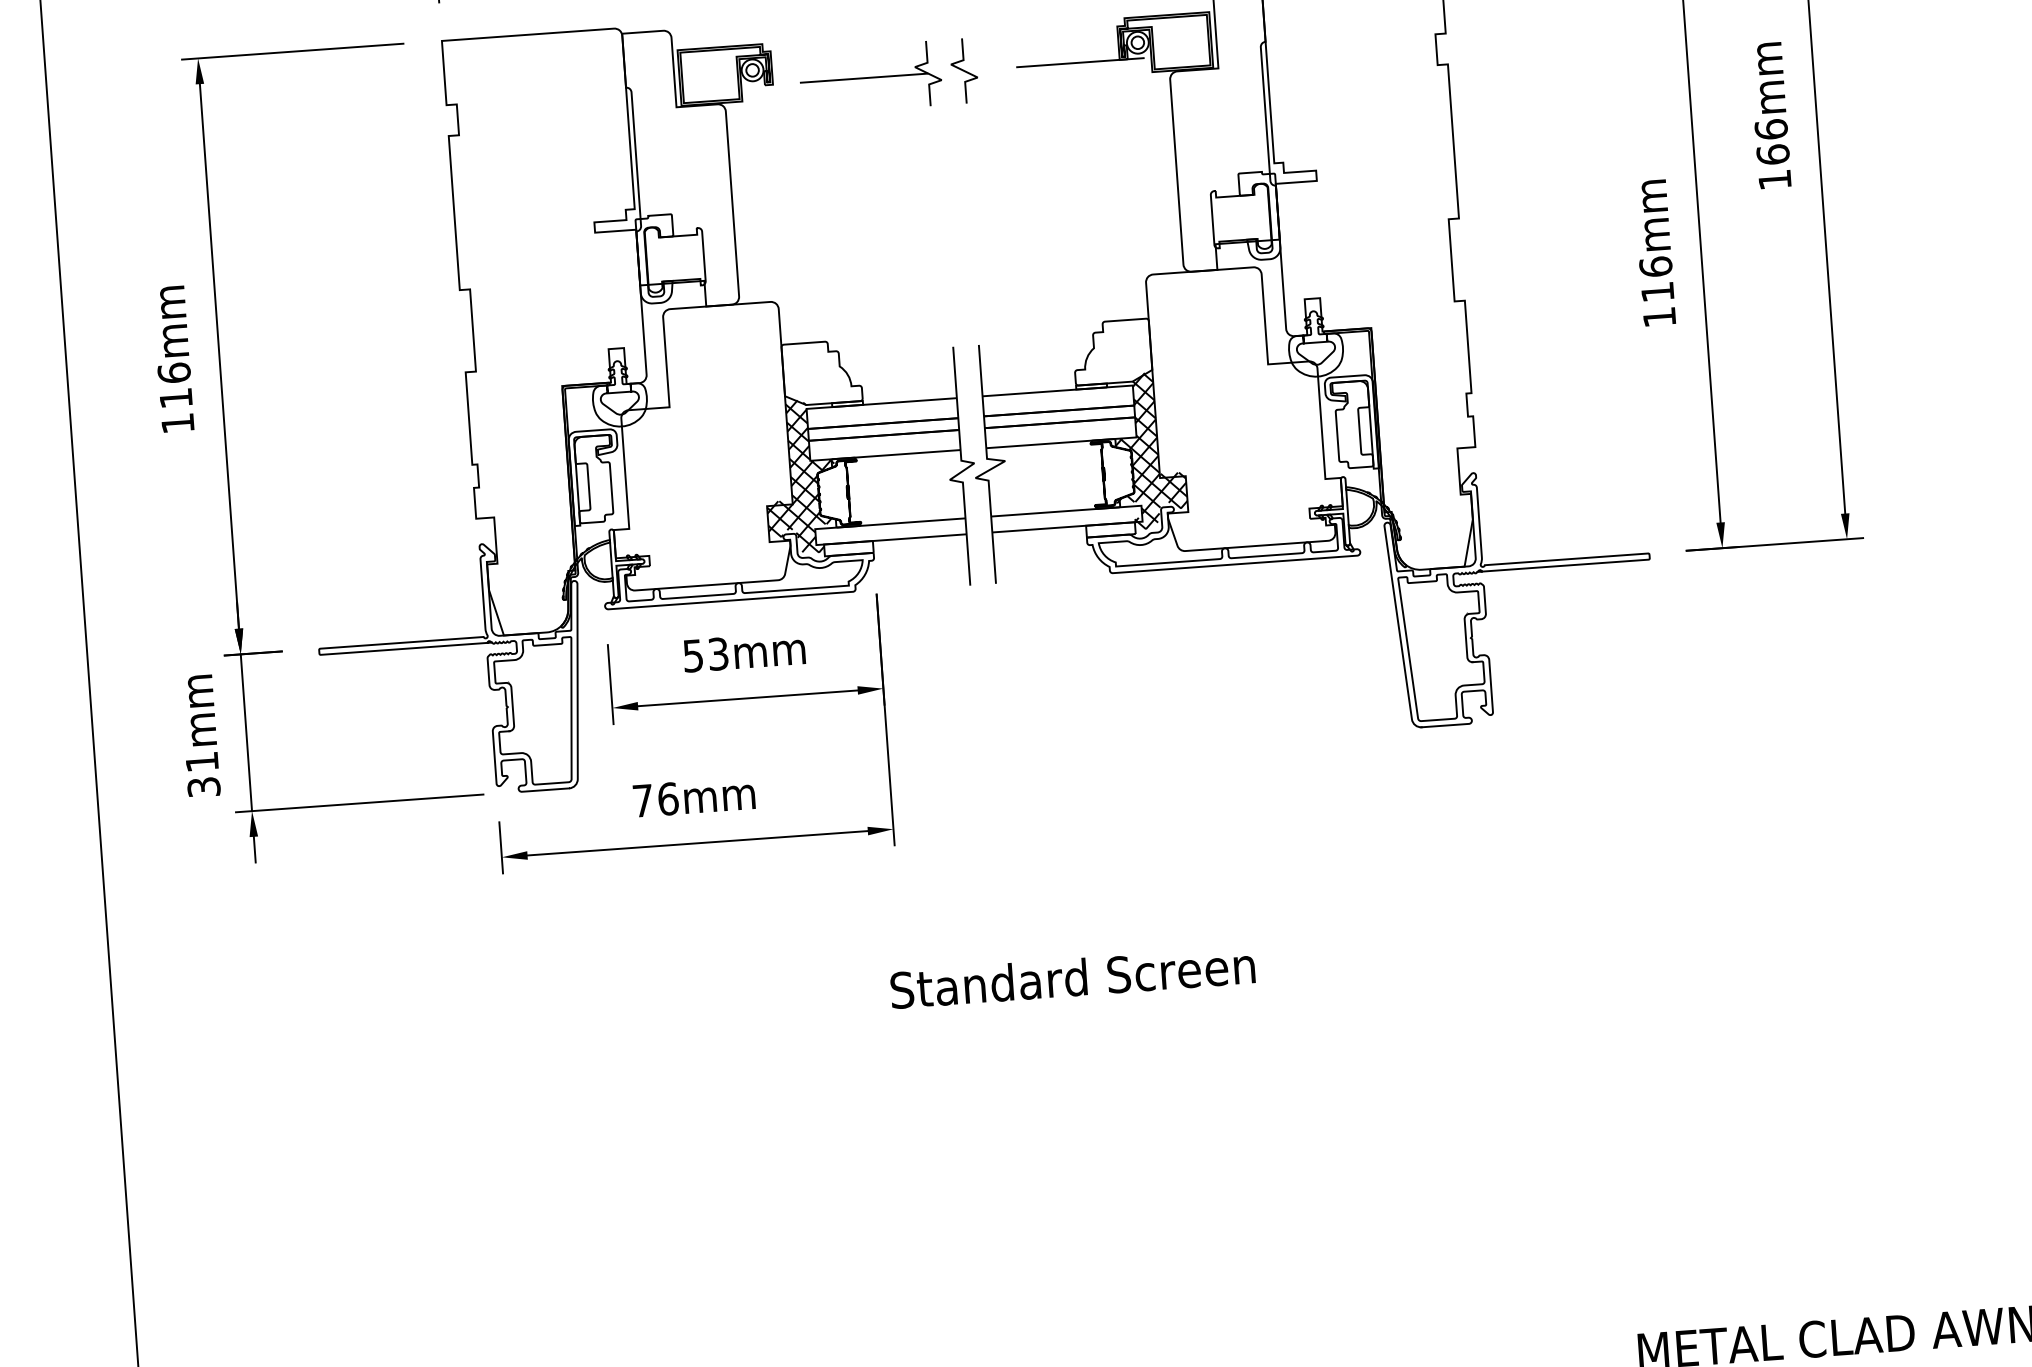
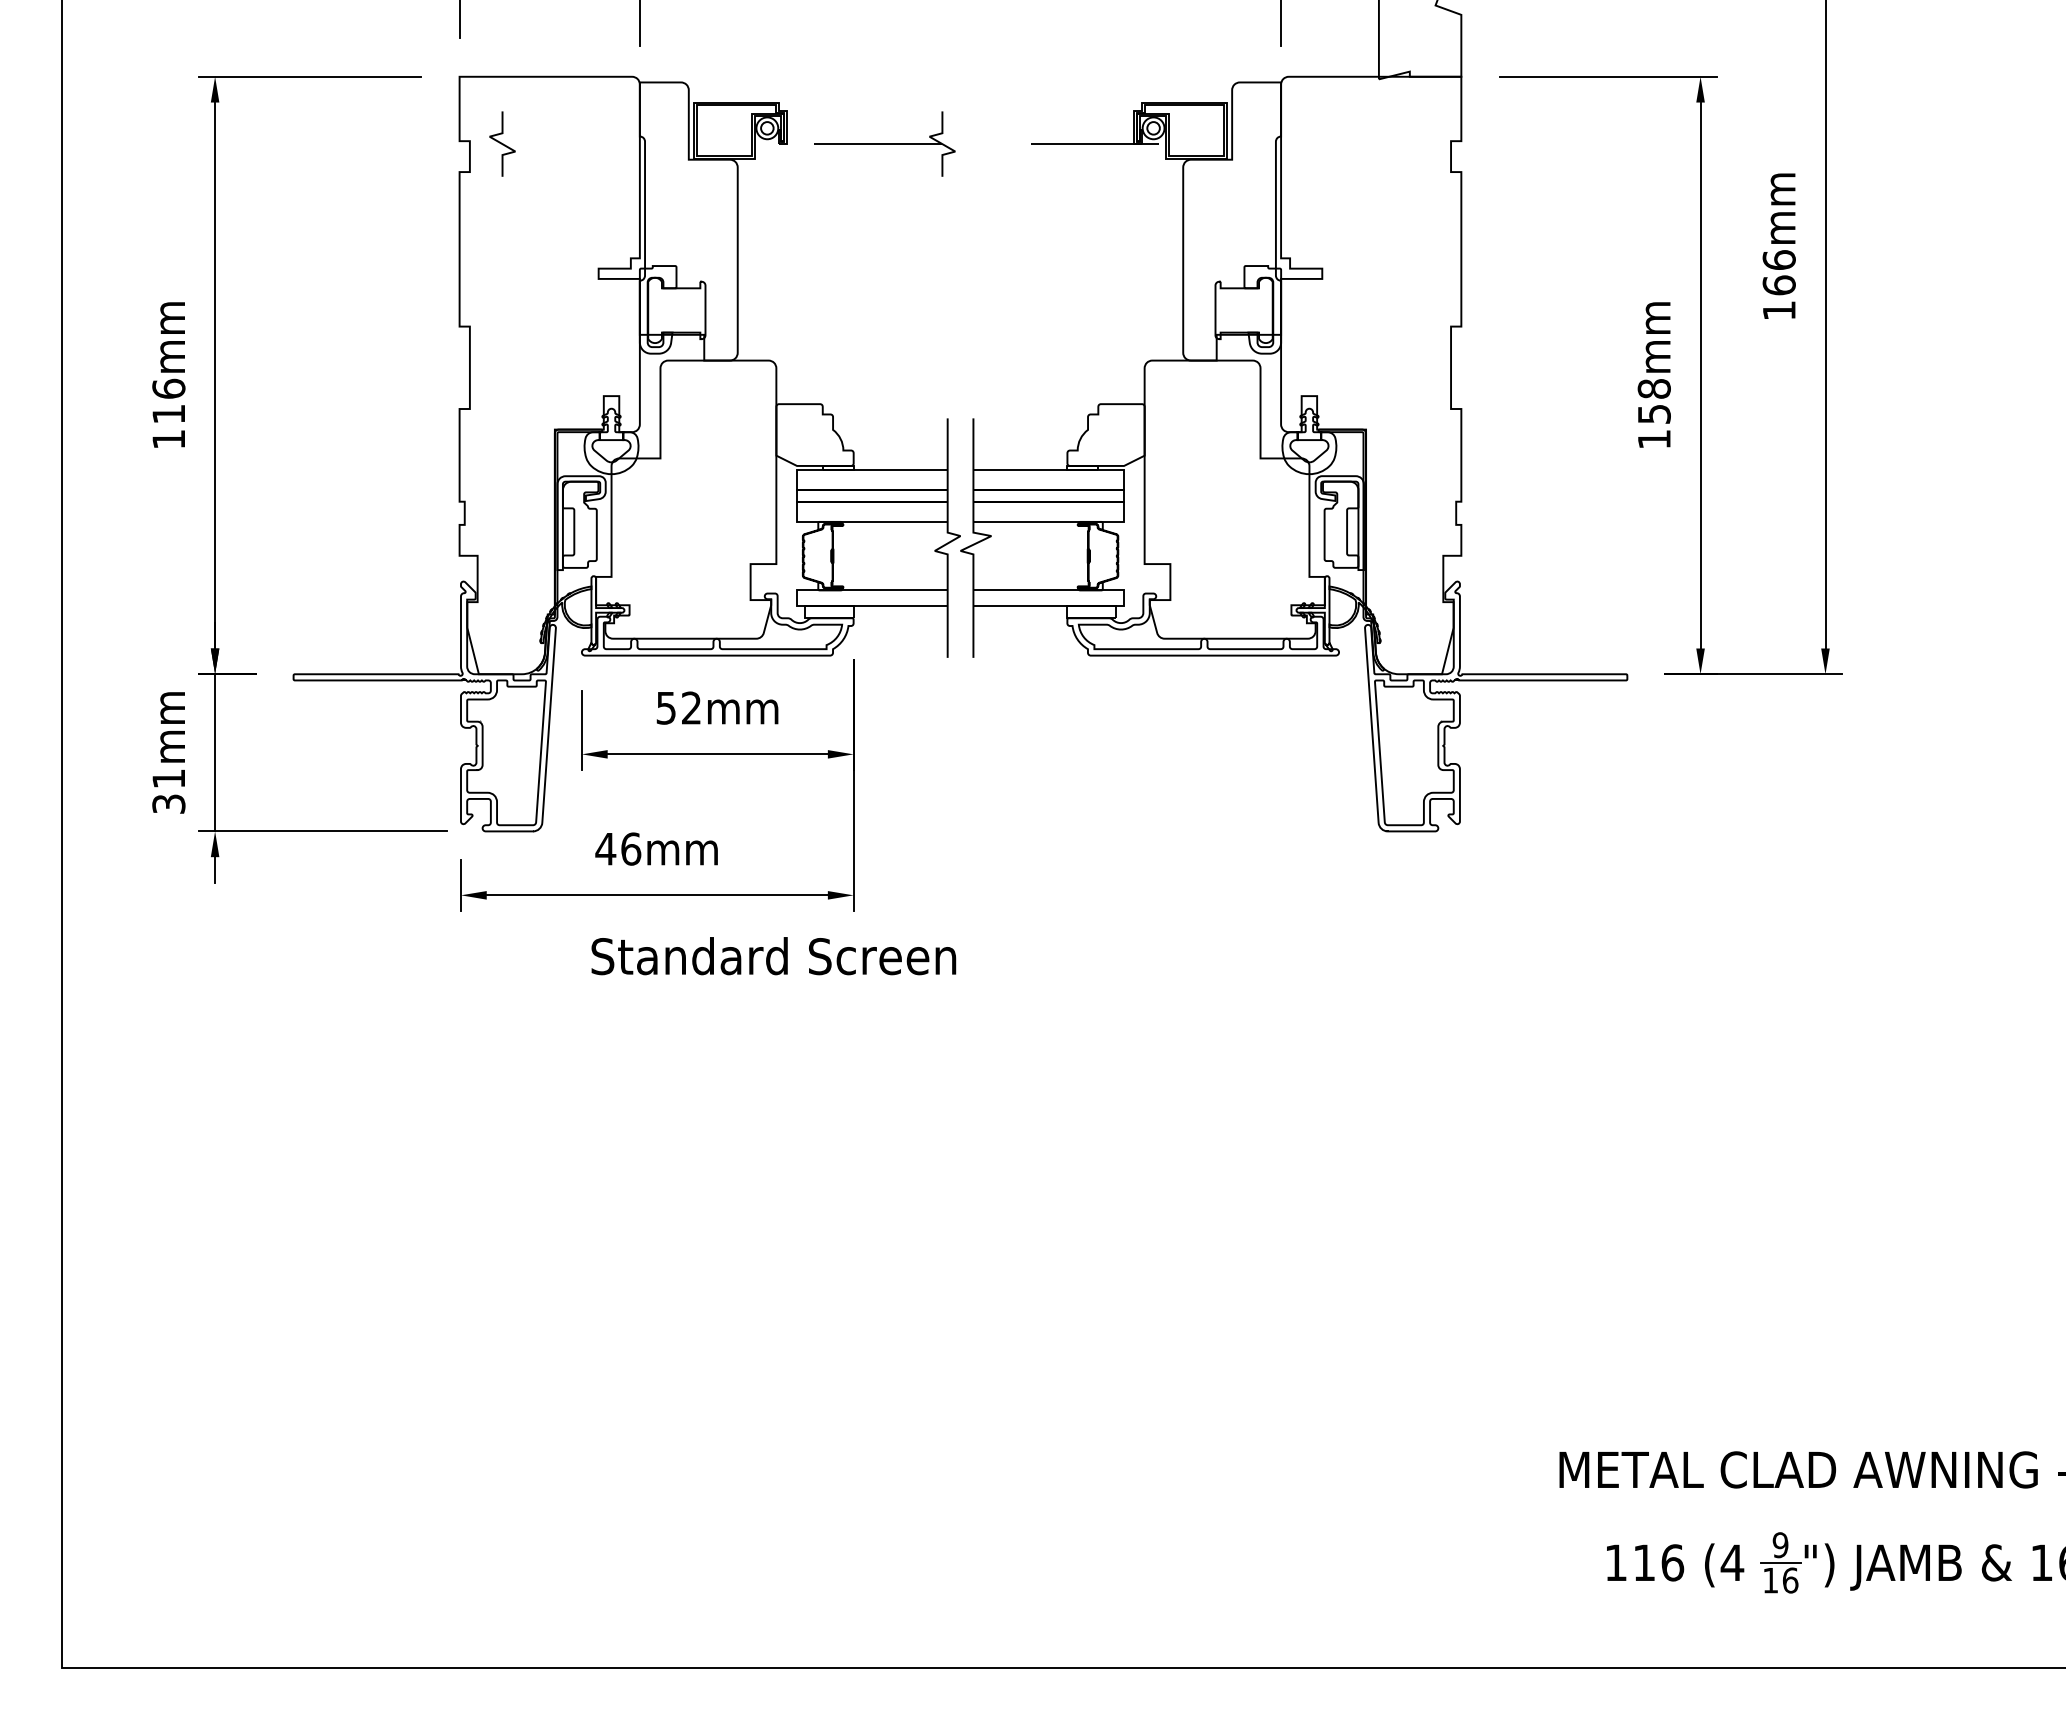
curve: (964, 70) -> (502, 143), moved
text: (1655, 278) -> (1653, 400), 116mm -> 158mm
hatch: (1147, 451) -> (1134, 536), removed
hatch: (799, 474) -> (785, 534), removed
text: (718, 653) -> (691, 707), 53mm -> 52mm
text: (642, 801) -> (605, 849), 76mm -> 46mm
text: (1072, 977) -> (773, 956), moved

